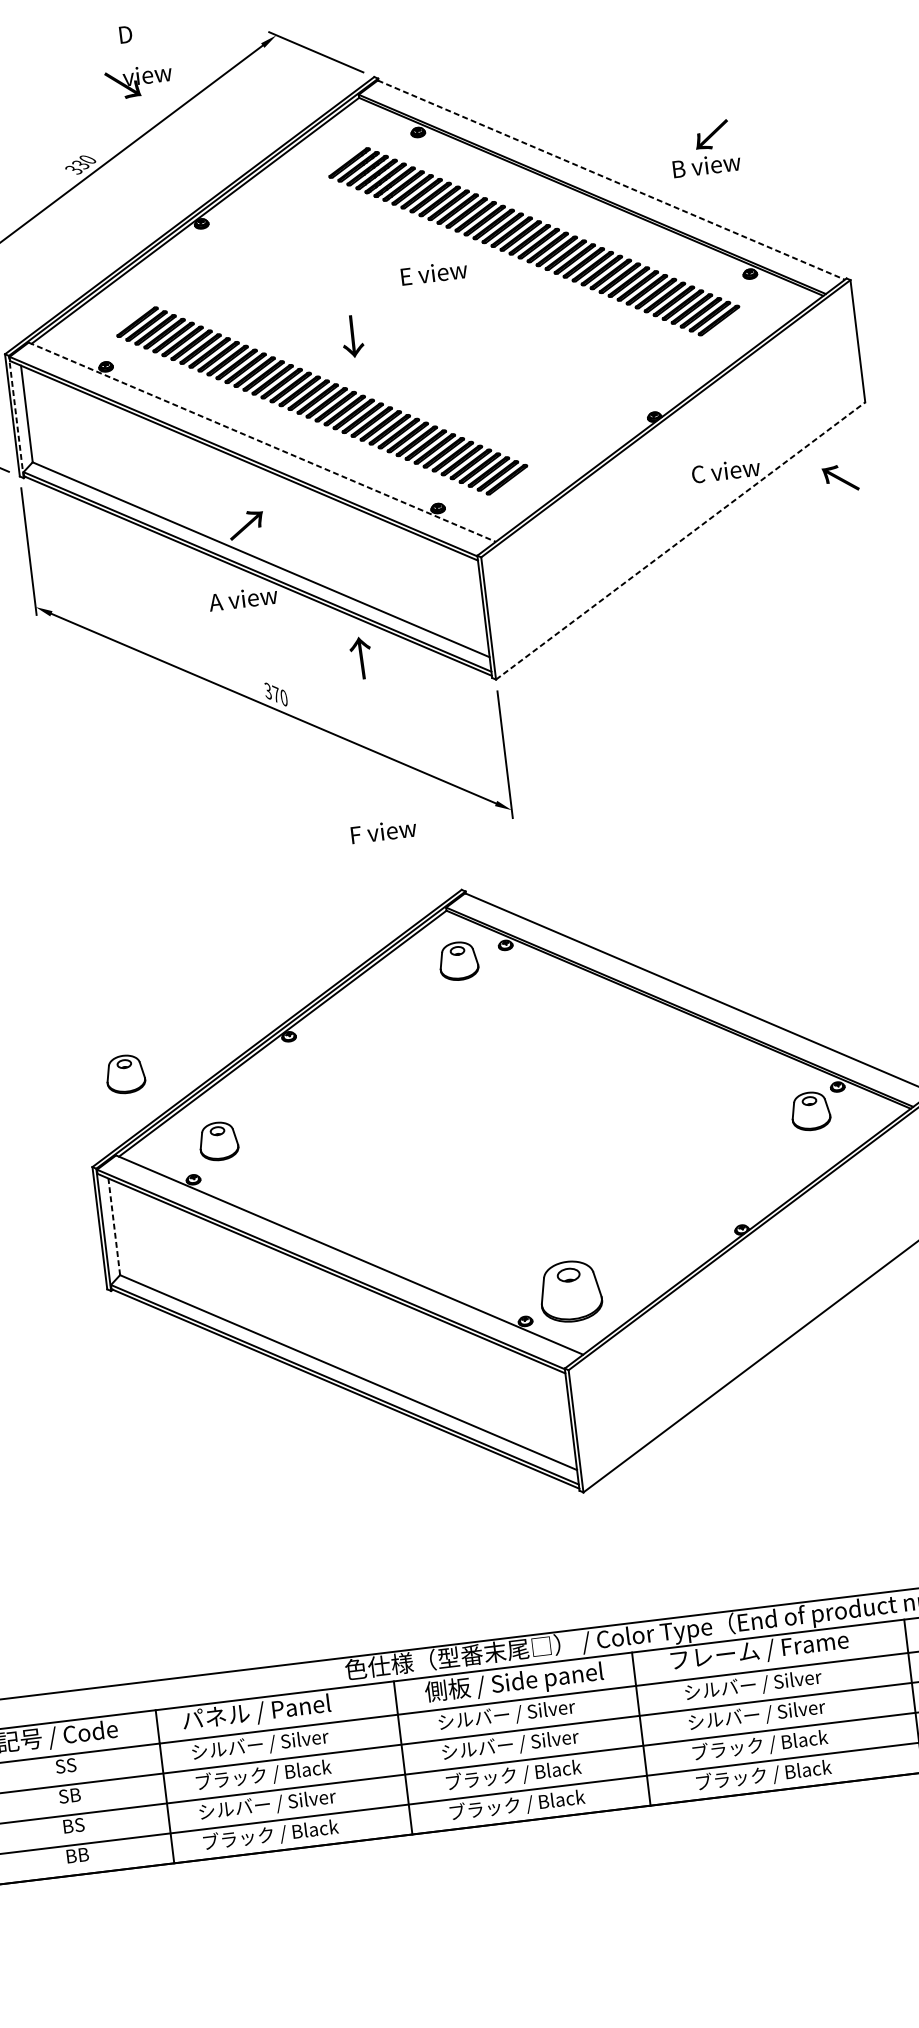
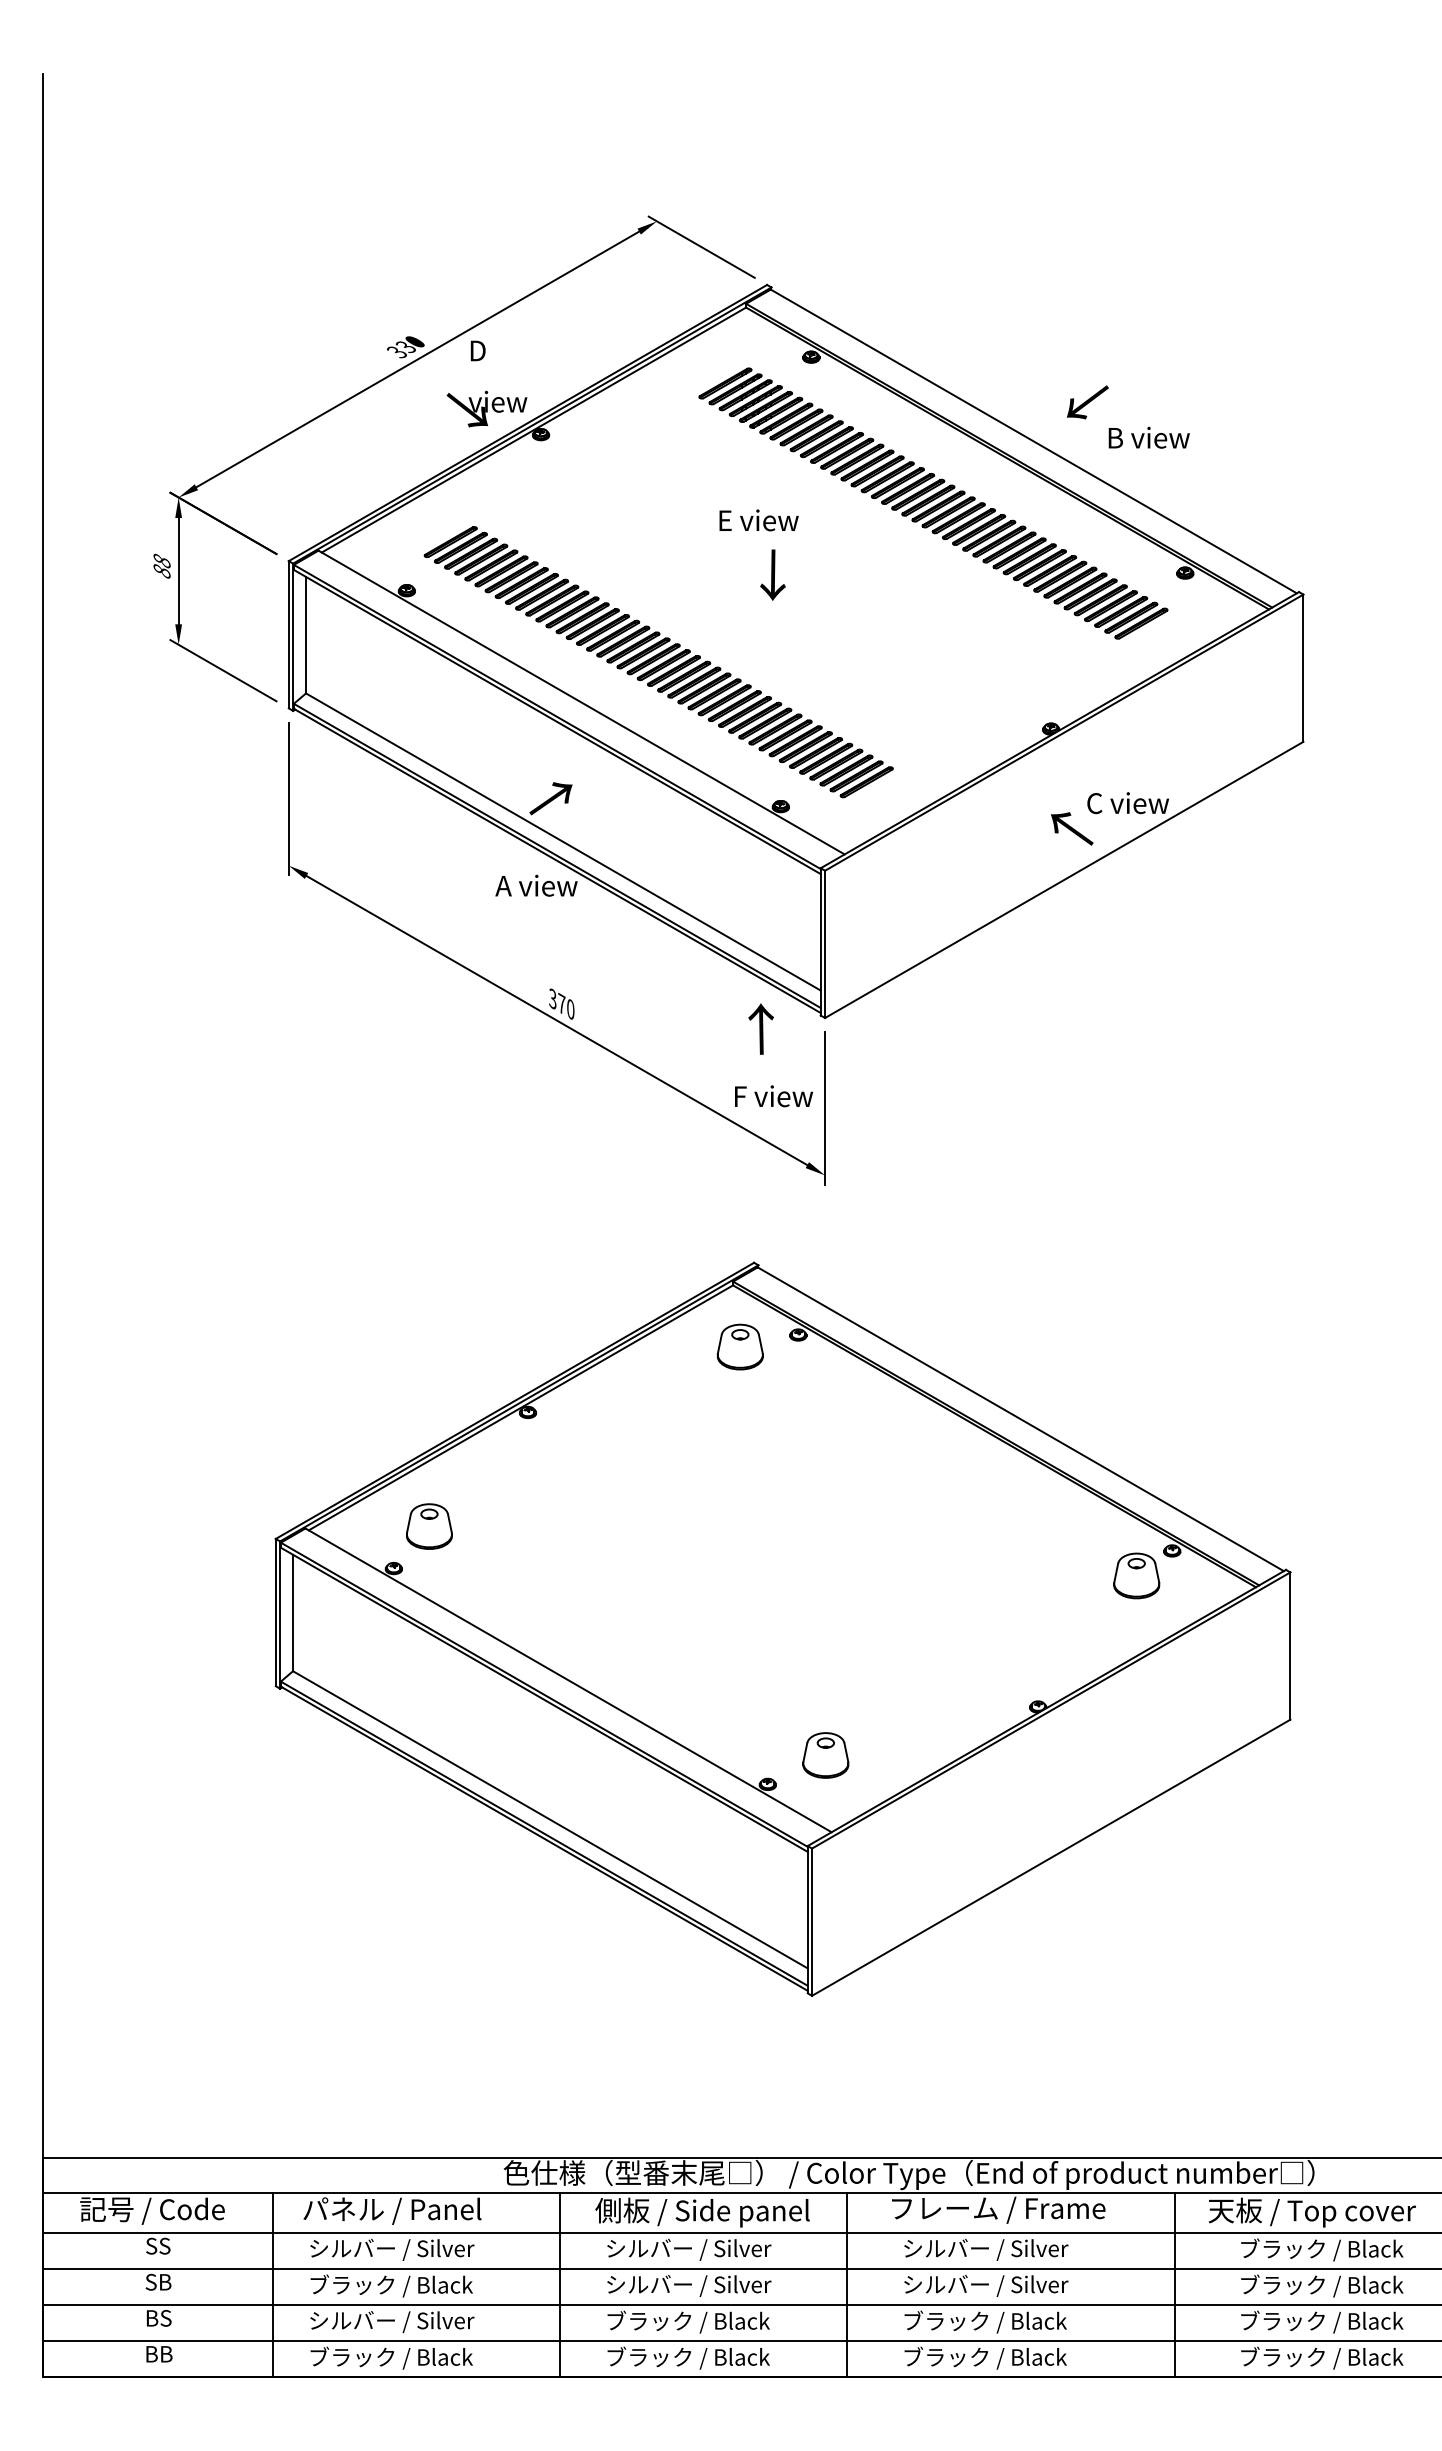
text: (136, 60) -> (486, 383), moved
text: (711, 135) -> (1087, 402), moved
line: (611, 180) -> (1033, 441), dashed -> solid
text: (433, 273) -> (758, 520), moved
text: (352, 336) -> (772, 574), moved
line: (16, 417) -> (293, 637), dashed -> solid
line: (262, 442) -> (581, 702), dashed -> solid
text: (840, 478) -> (1072, 828), moved
line: (680, 540) -> (1064, 879), dashed -> solid
text: (360, 657) -> (760, 1028), moved
text: (384, 831) -> (774, 1096), moved
part: (125, 1074) -> (328, 1433), removed
line: (114, 1226) -> (293, 1612), dashed -> solid
part: (570, 1291) -> (825, 1755), size x0.62

